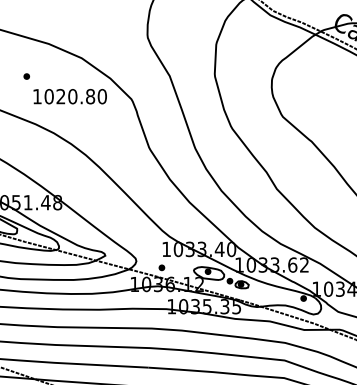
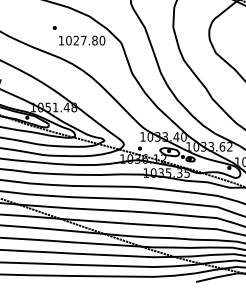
text: (72, 96) -> (83, 40), 1020.80 -> 1027.80

